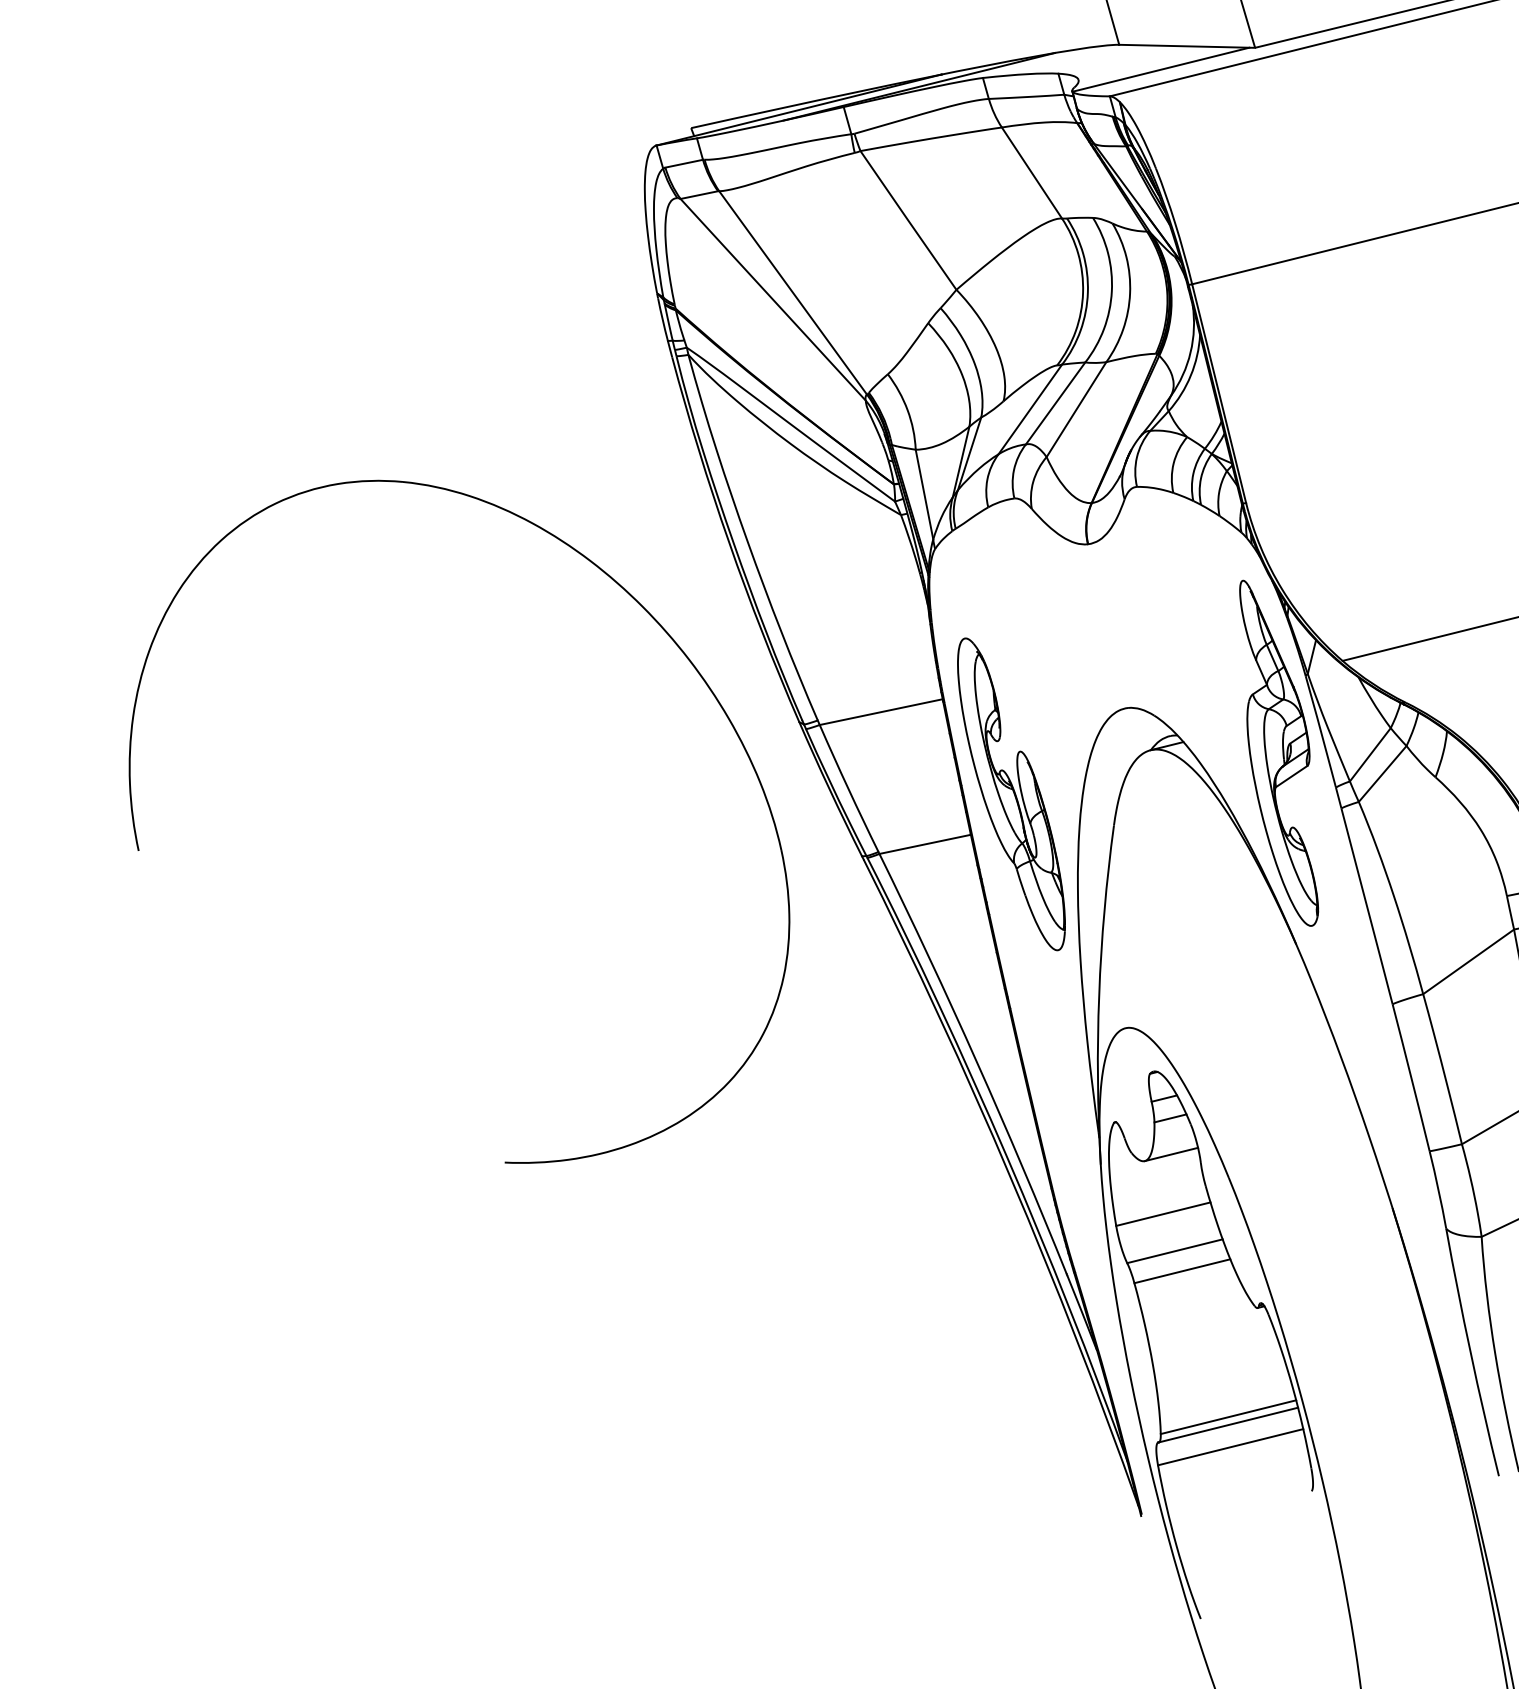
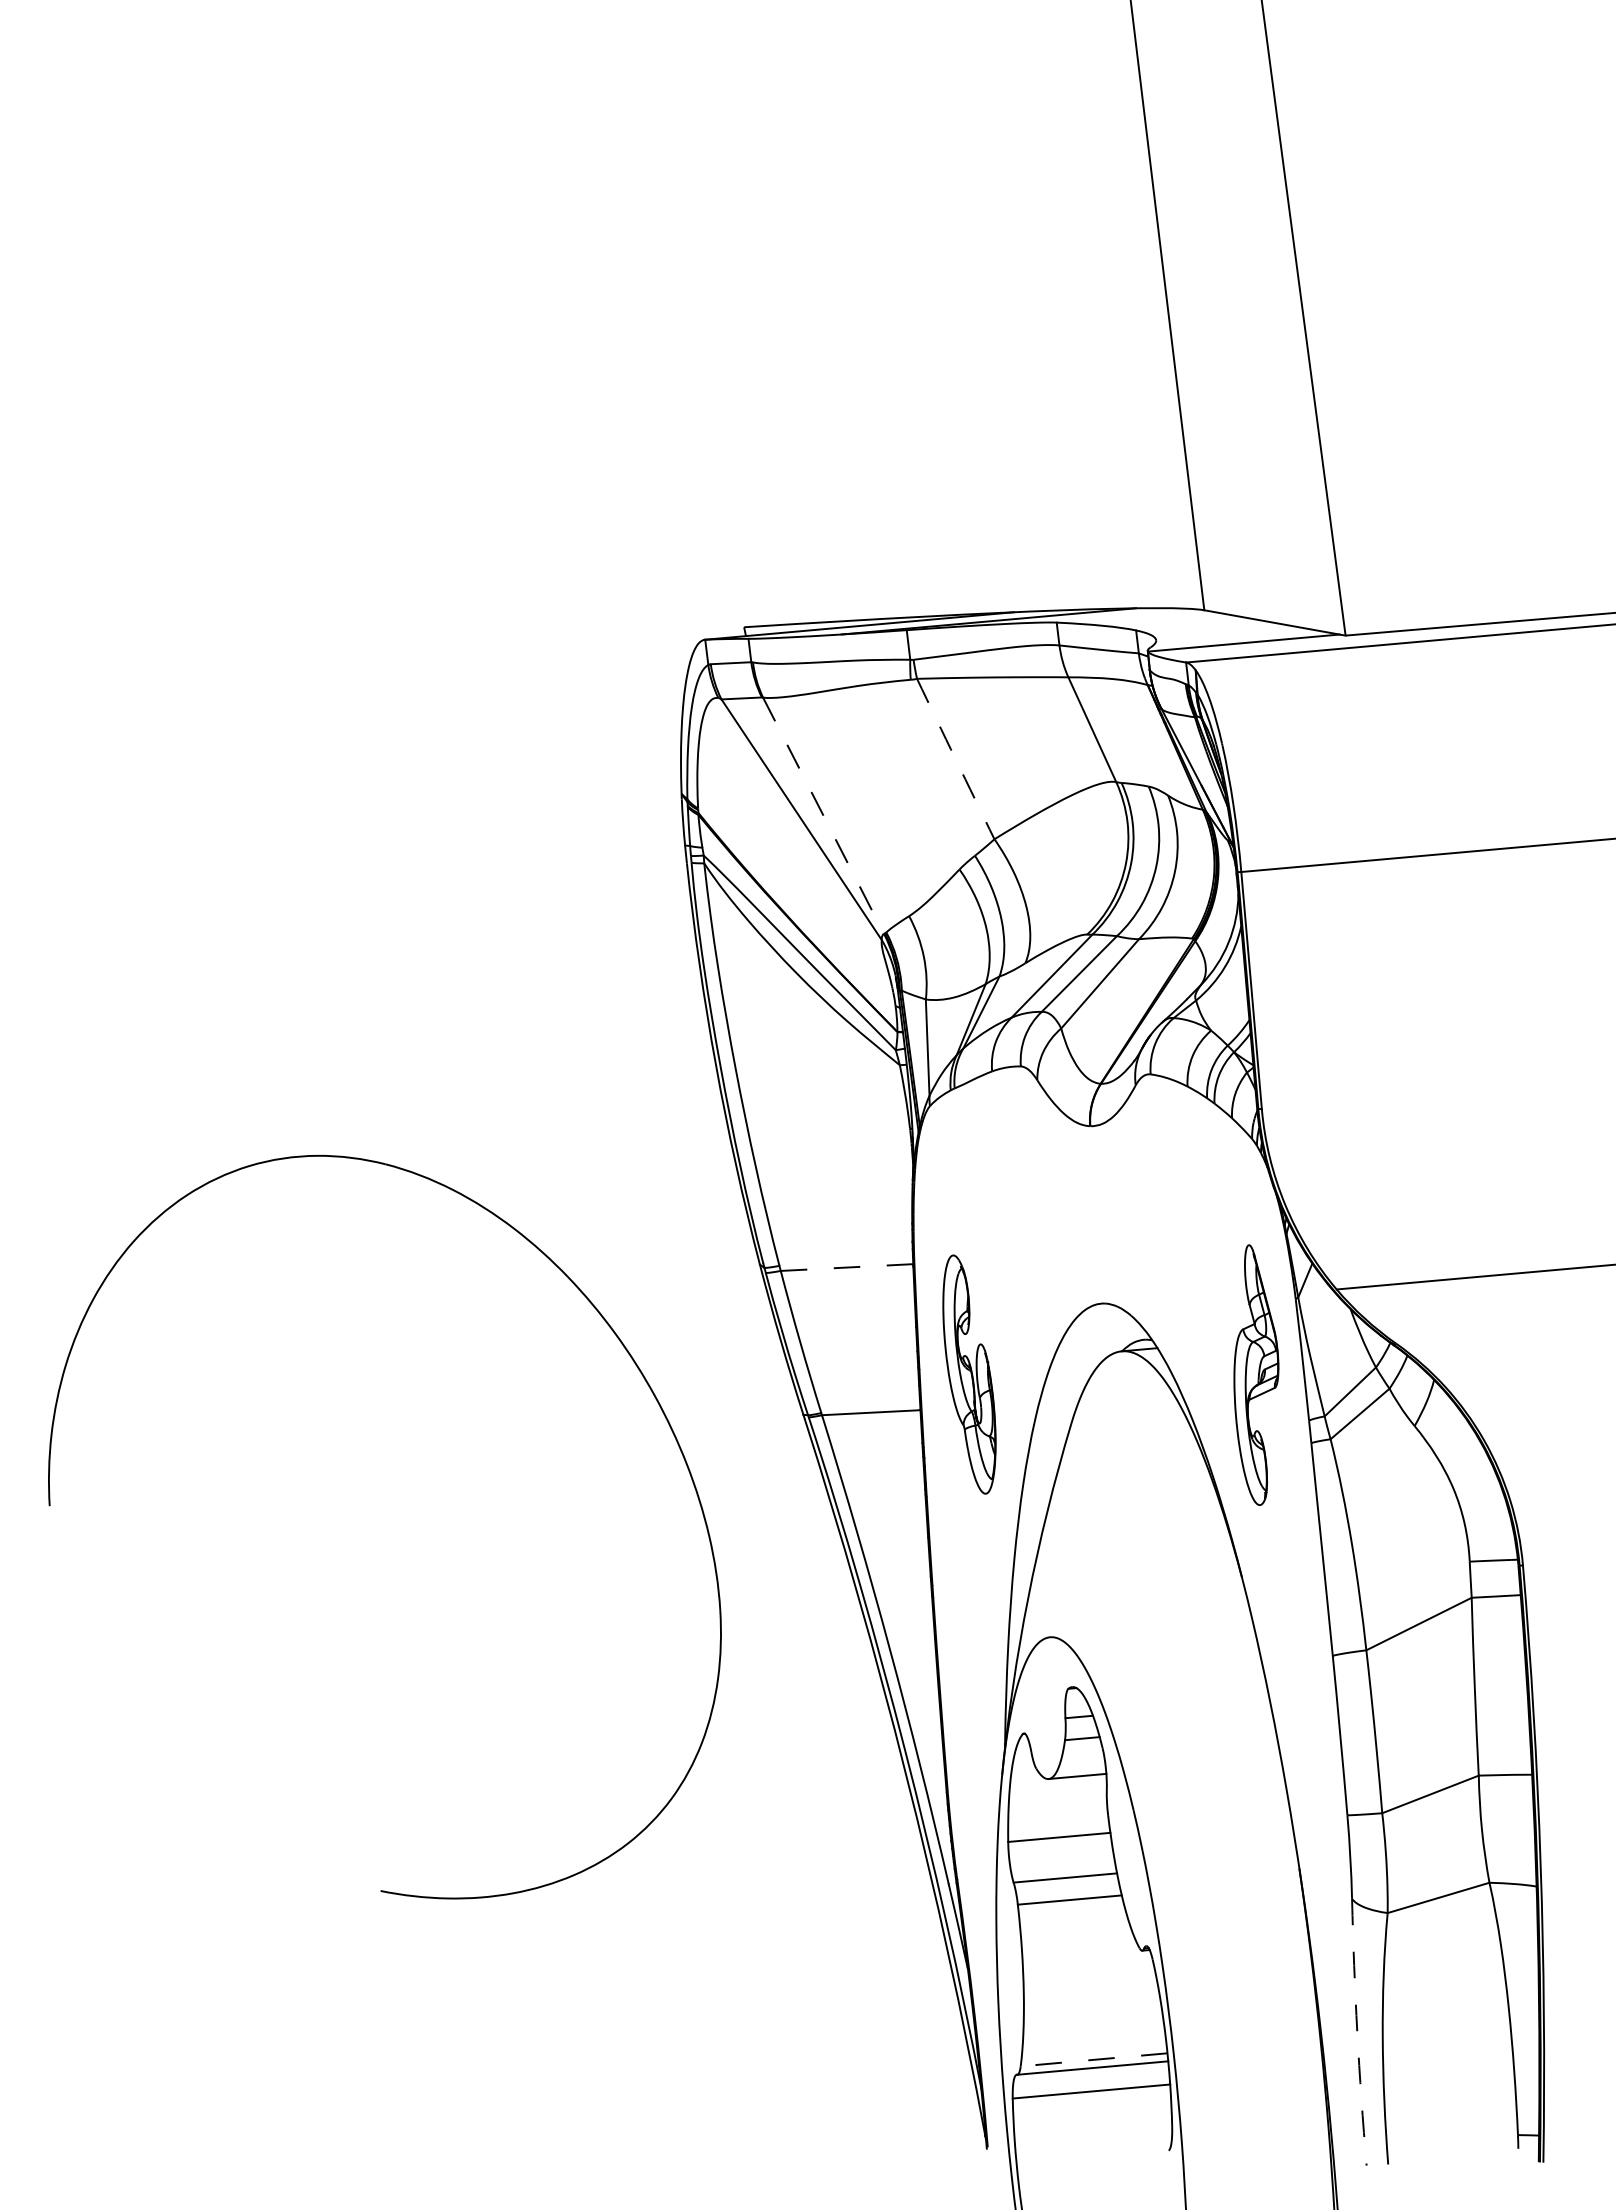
arc: (908, 220) -> (955, 759), solid -> dashed
line: (793, 292) -> (823, 815), solid -> dashed
part: (663, 631) -> (633, 1362), moved
line: (880, 712) -> (846, 1267), solid -> dashed
part: (1280, 752) -> (1256, 1374), size x0.7
part: (1011, 794) -> (969, 1374), size x0.7
arc: (1470, 1353) -> (1357, 2032), solid -> dashed
line: (1228, 1416) -> (1094, 2059), solid -> dashed

